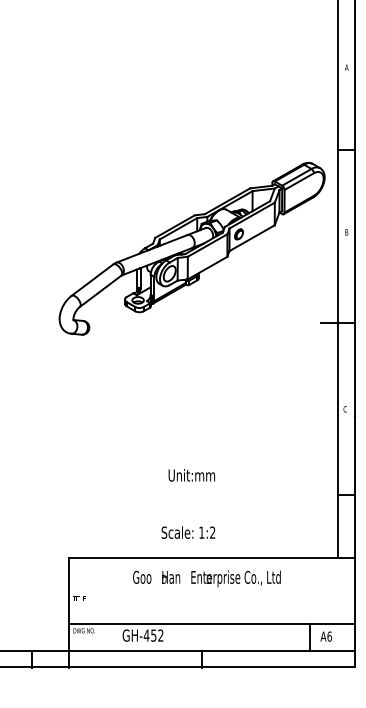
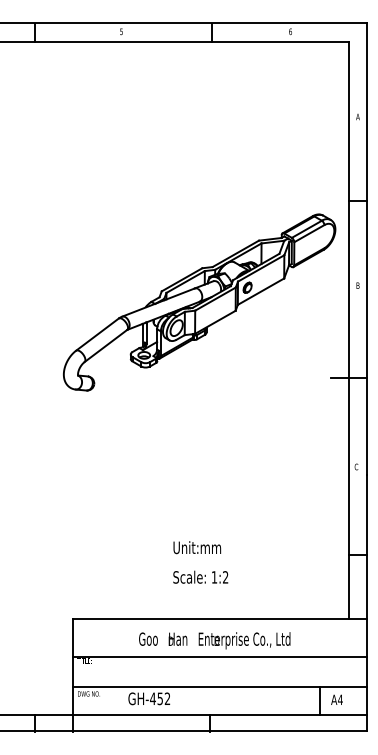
text: (192, 475) -> (197, 547), moved
text: (188, 531) -> (200, 576), moved
line: (211, 595) -> (219, 657), added
text: (329, 636) -> (340, 699), A6 -> A4

